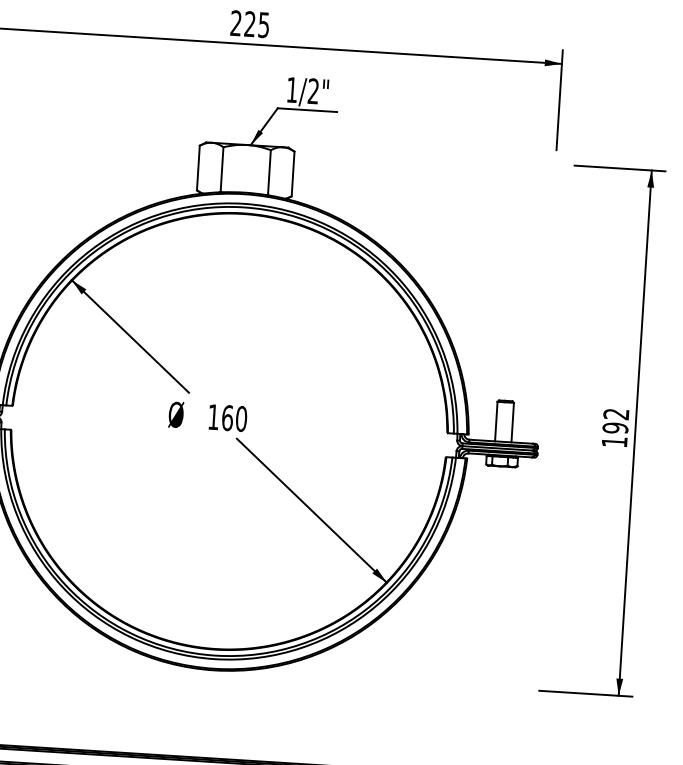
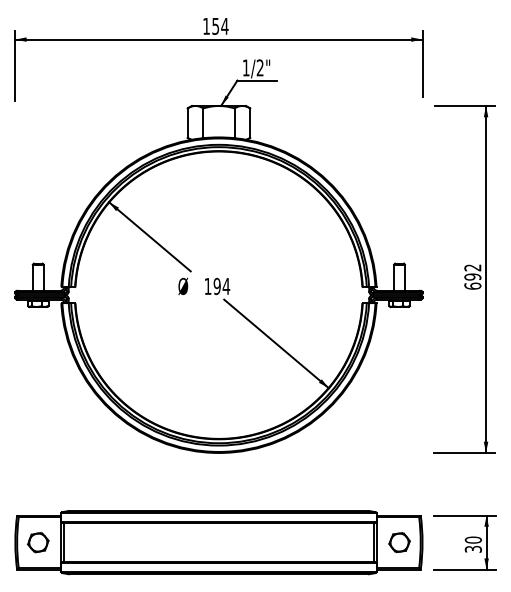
text: (249, 22) -> (215, 25), 225 -> 154
text: (234, 418) -> (221, 286), 160 -> 194
text: (614, 440) -> (472, 285), 192 -> 692

